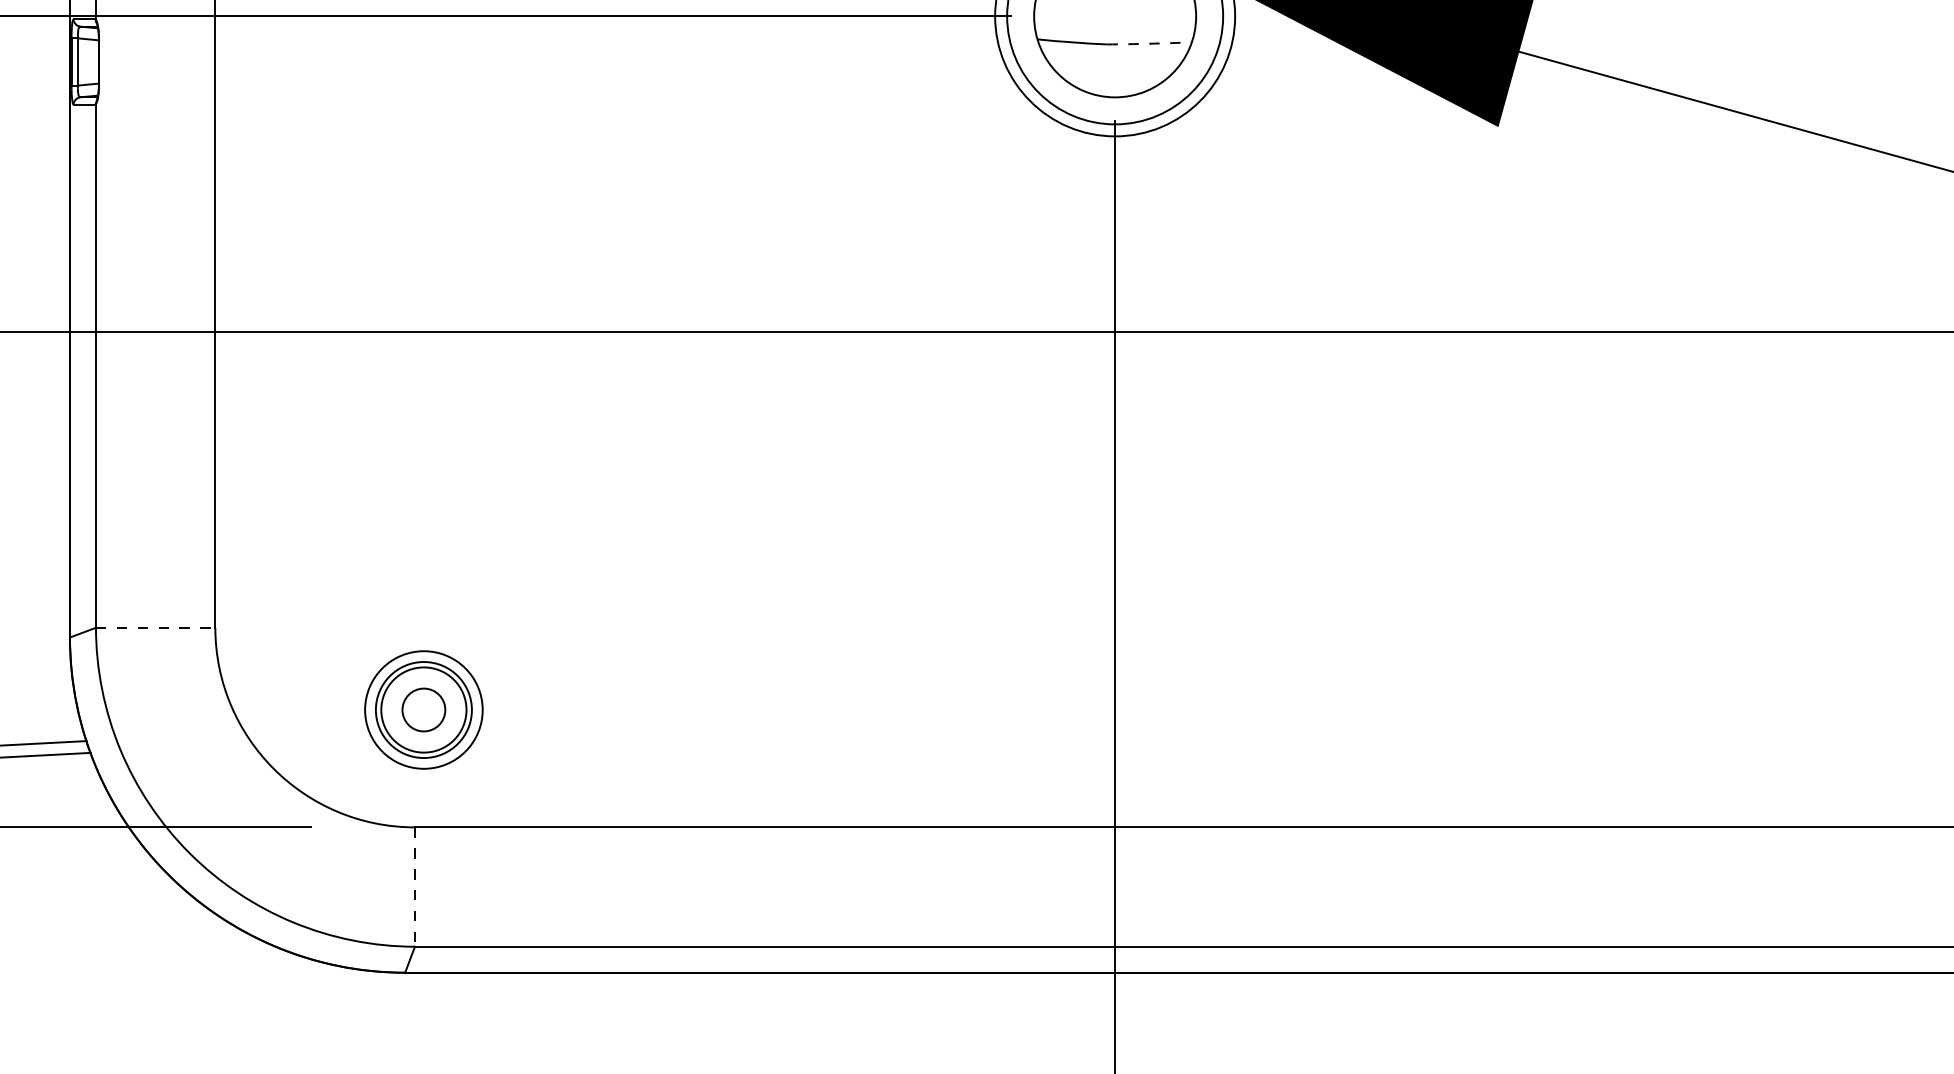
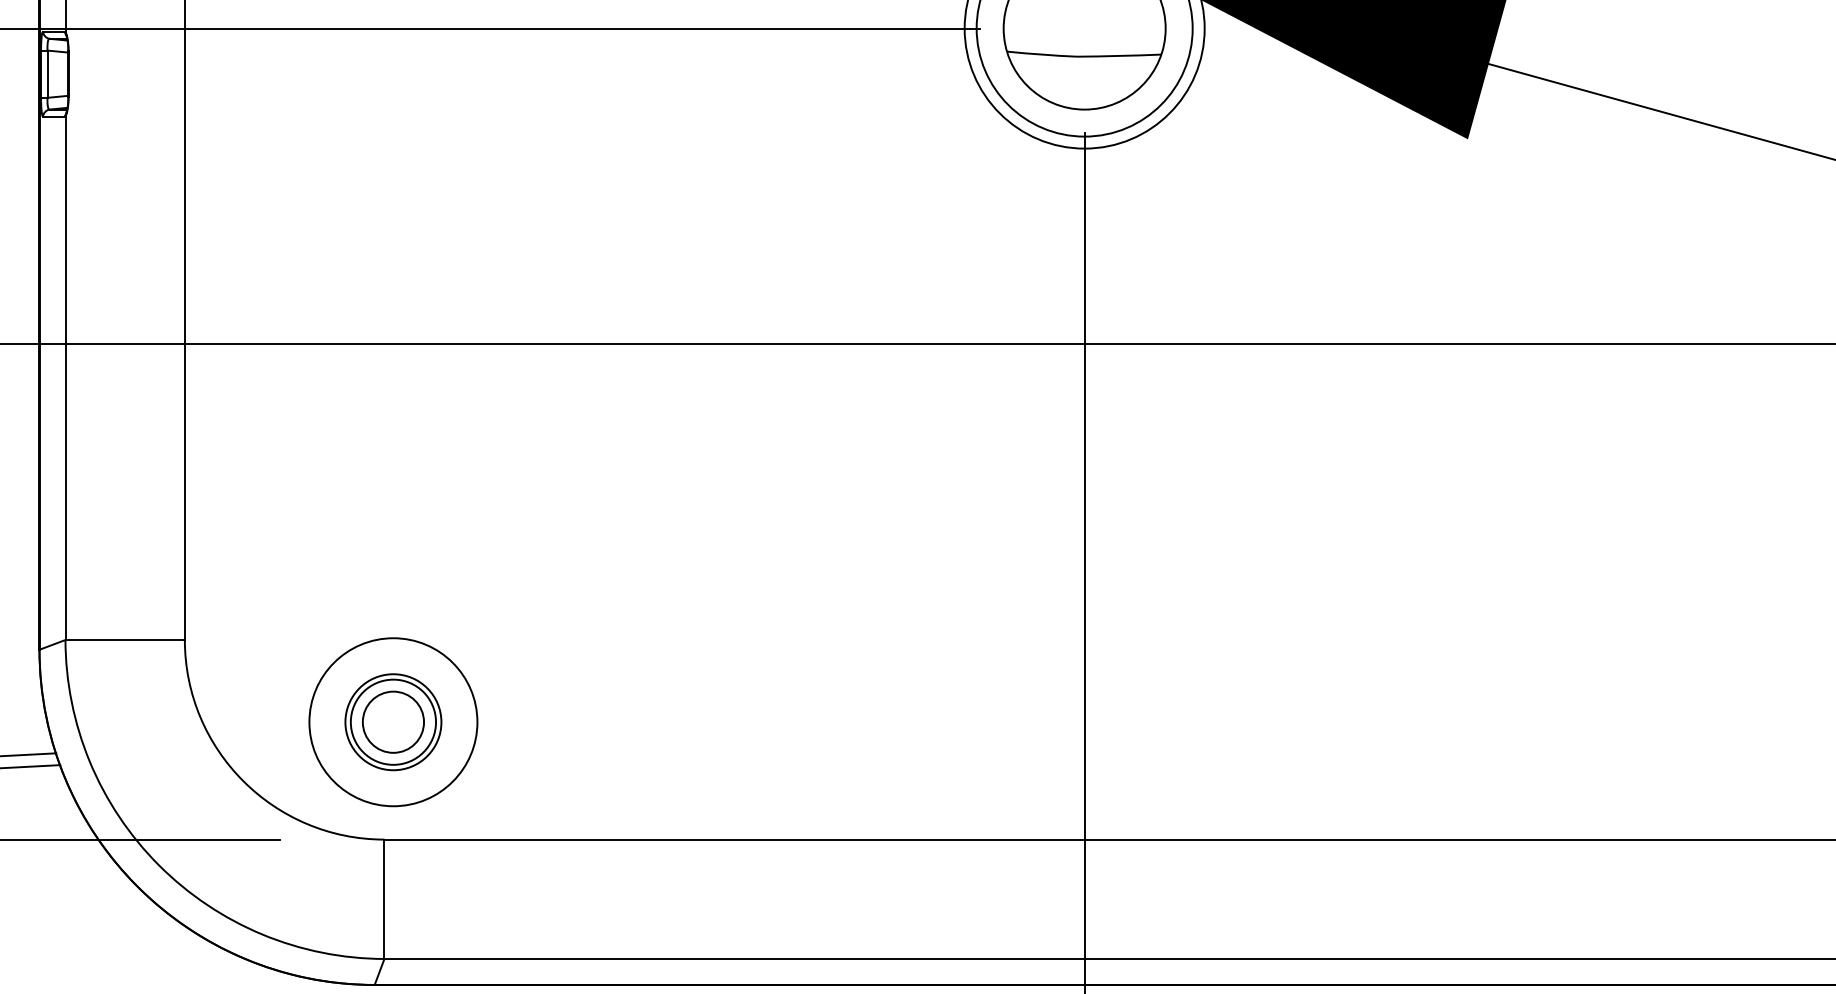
arc: (1149, 43) -> (1119, 55), dashed -> solid
line: (155, 627) -> (125, 639), dashed -> solid
circle: (423, 709) -> (393, 721), size x1.43
circle: (423, 710) -> (393, 722), size x1.43
line: (414, 887) -> (384, 899), dashed -> solid

